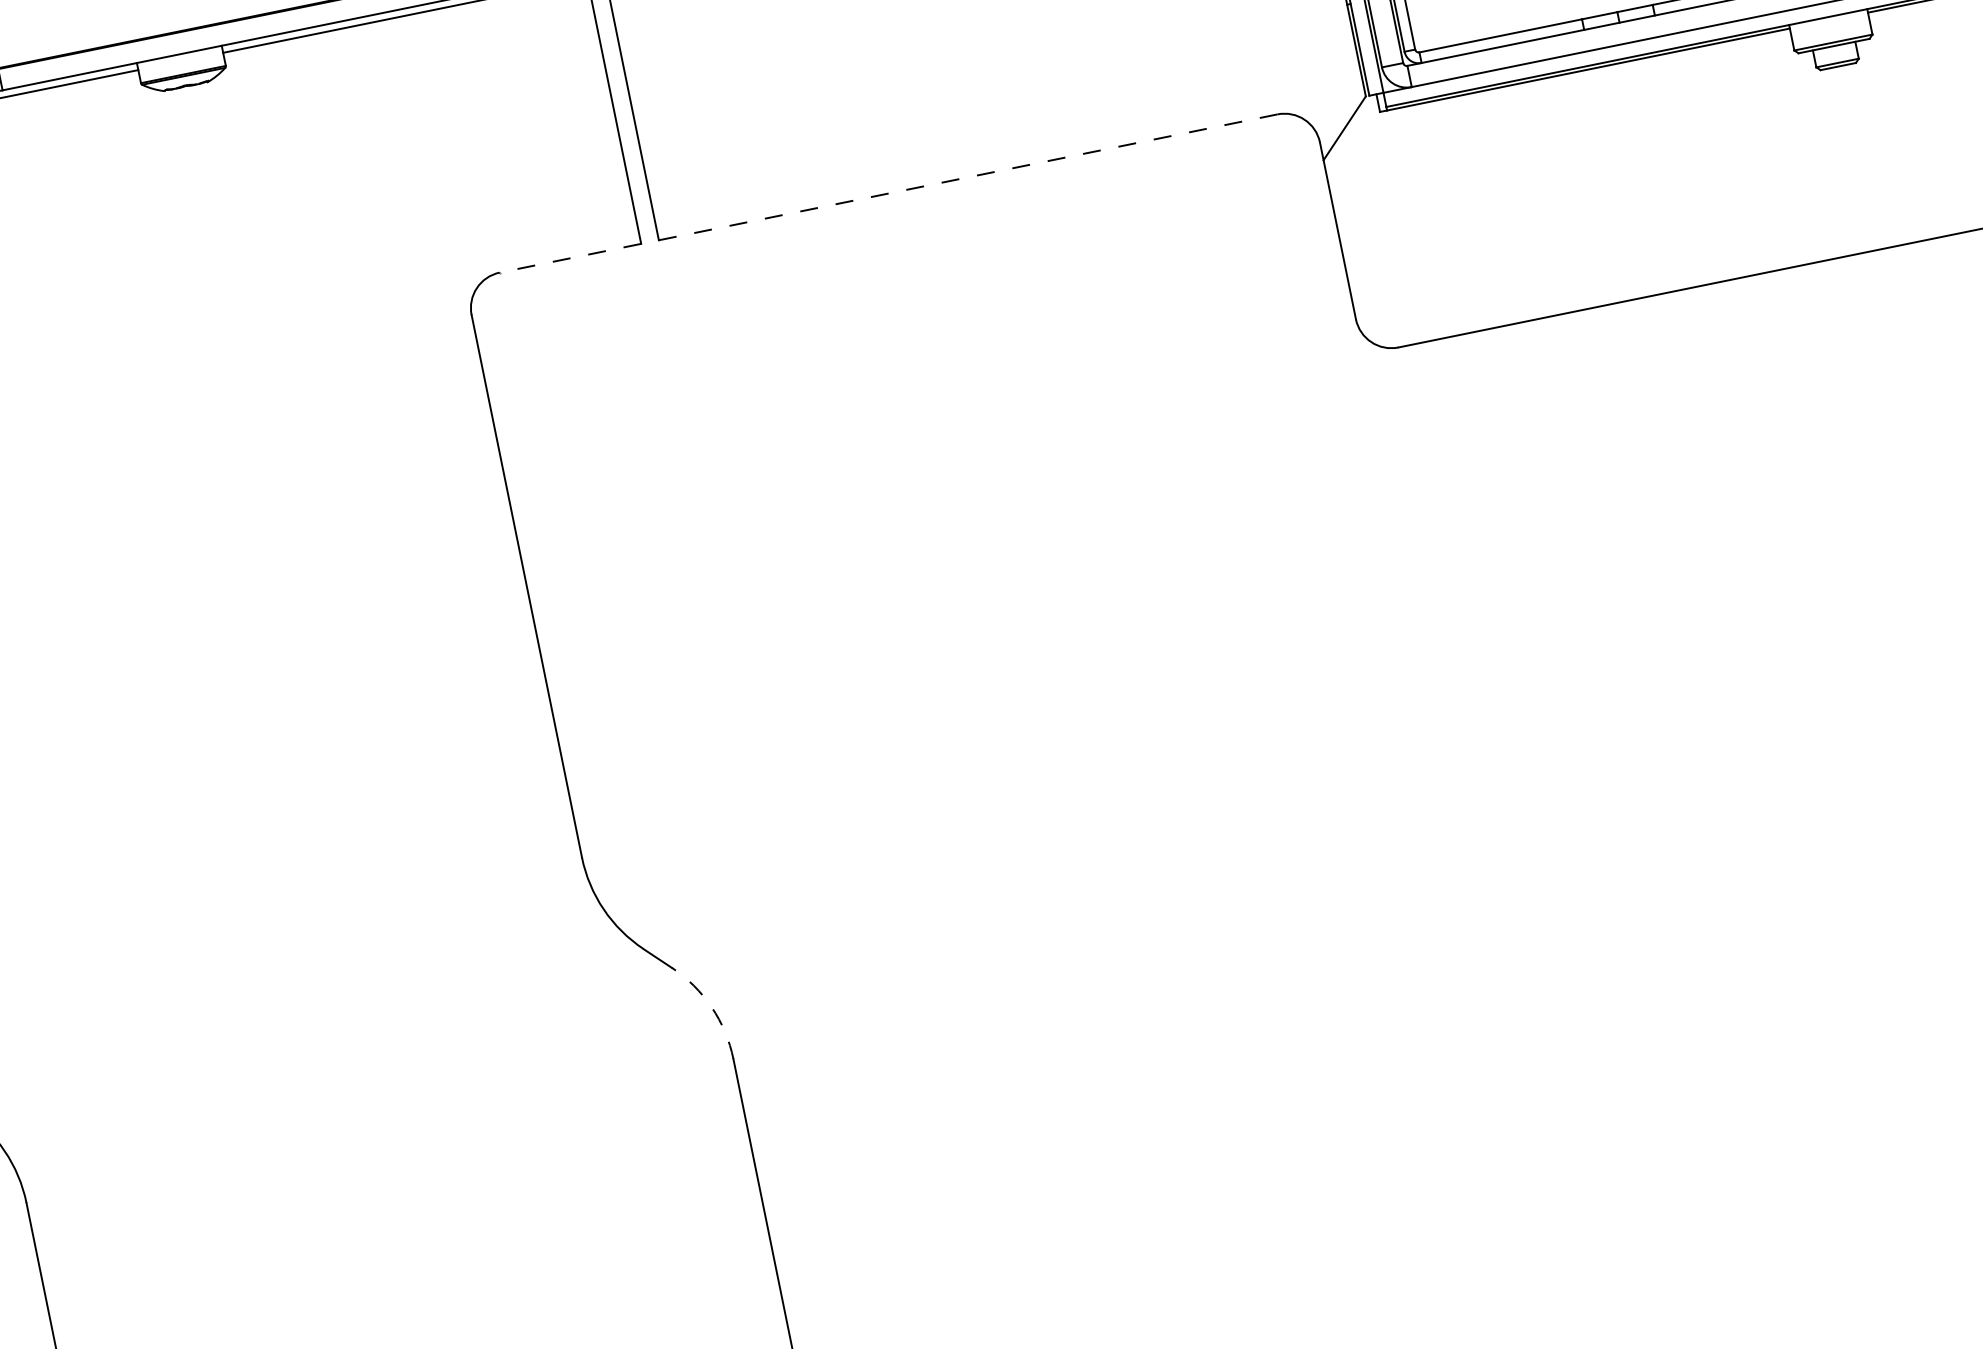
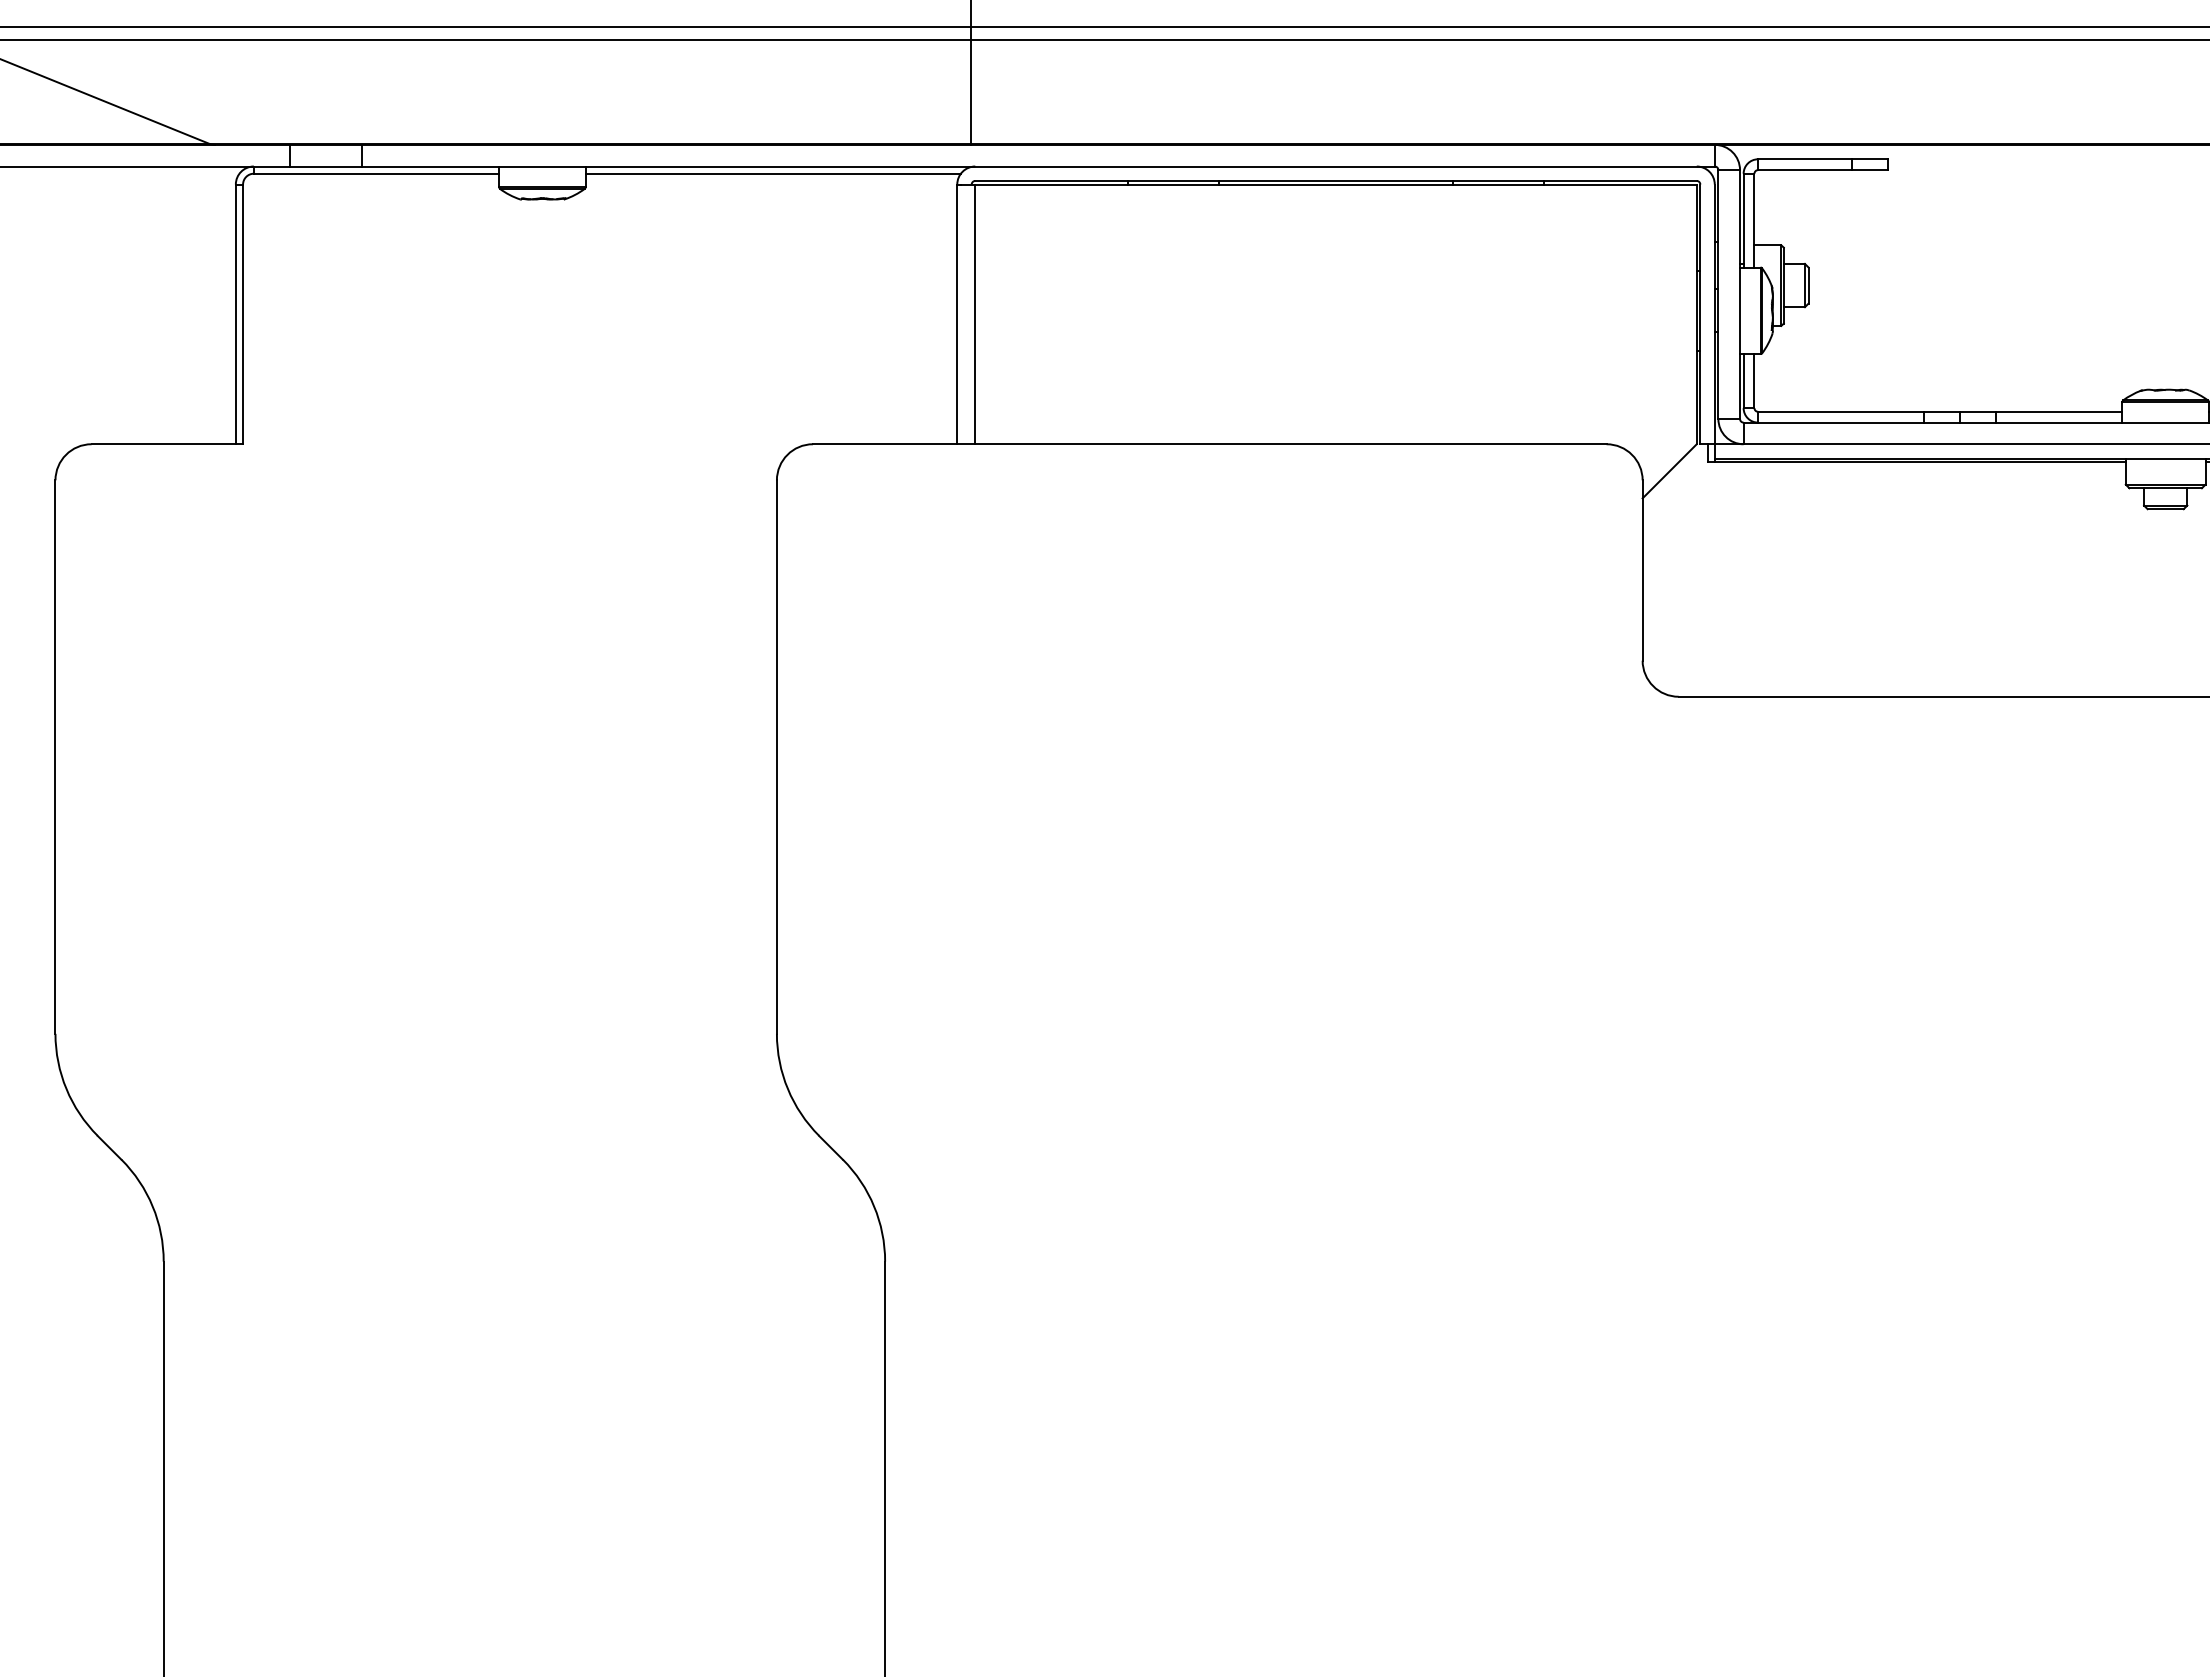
line: (888, 193) -> (1209, 444), dashed -> solid
arc: (712, 1007) -> (874, 1206), dashed -> solid

